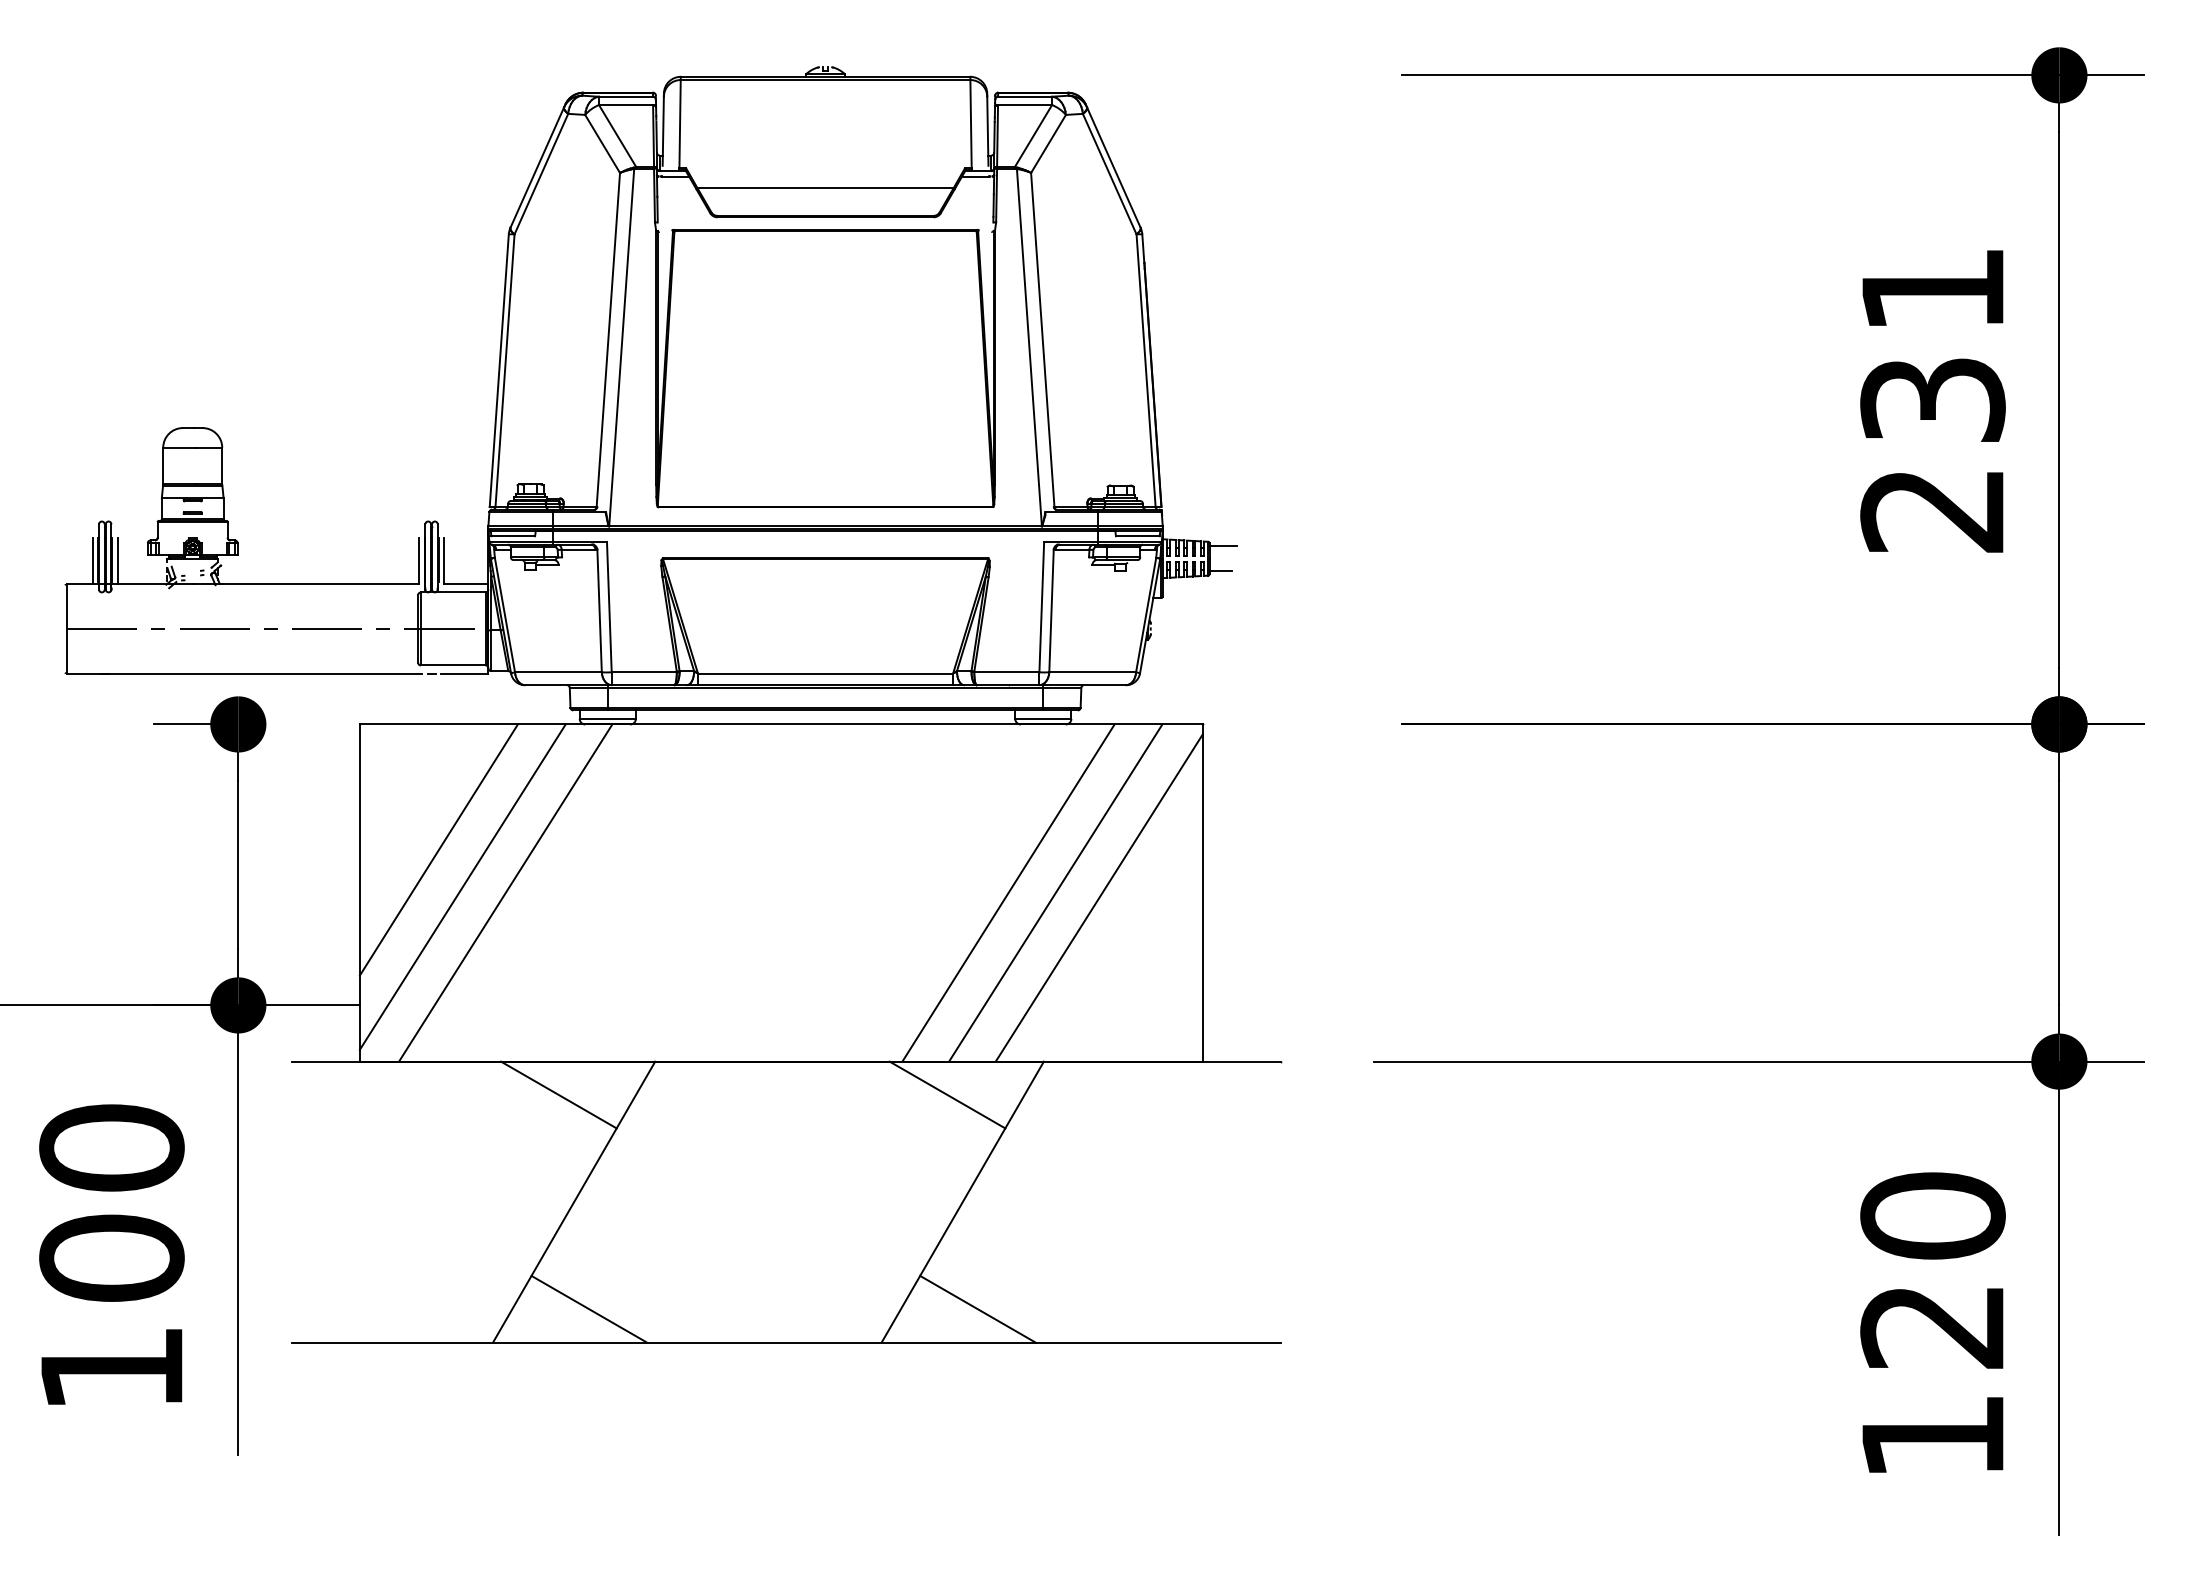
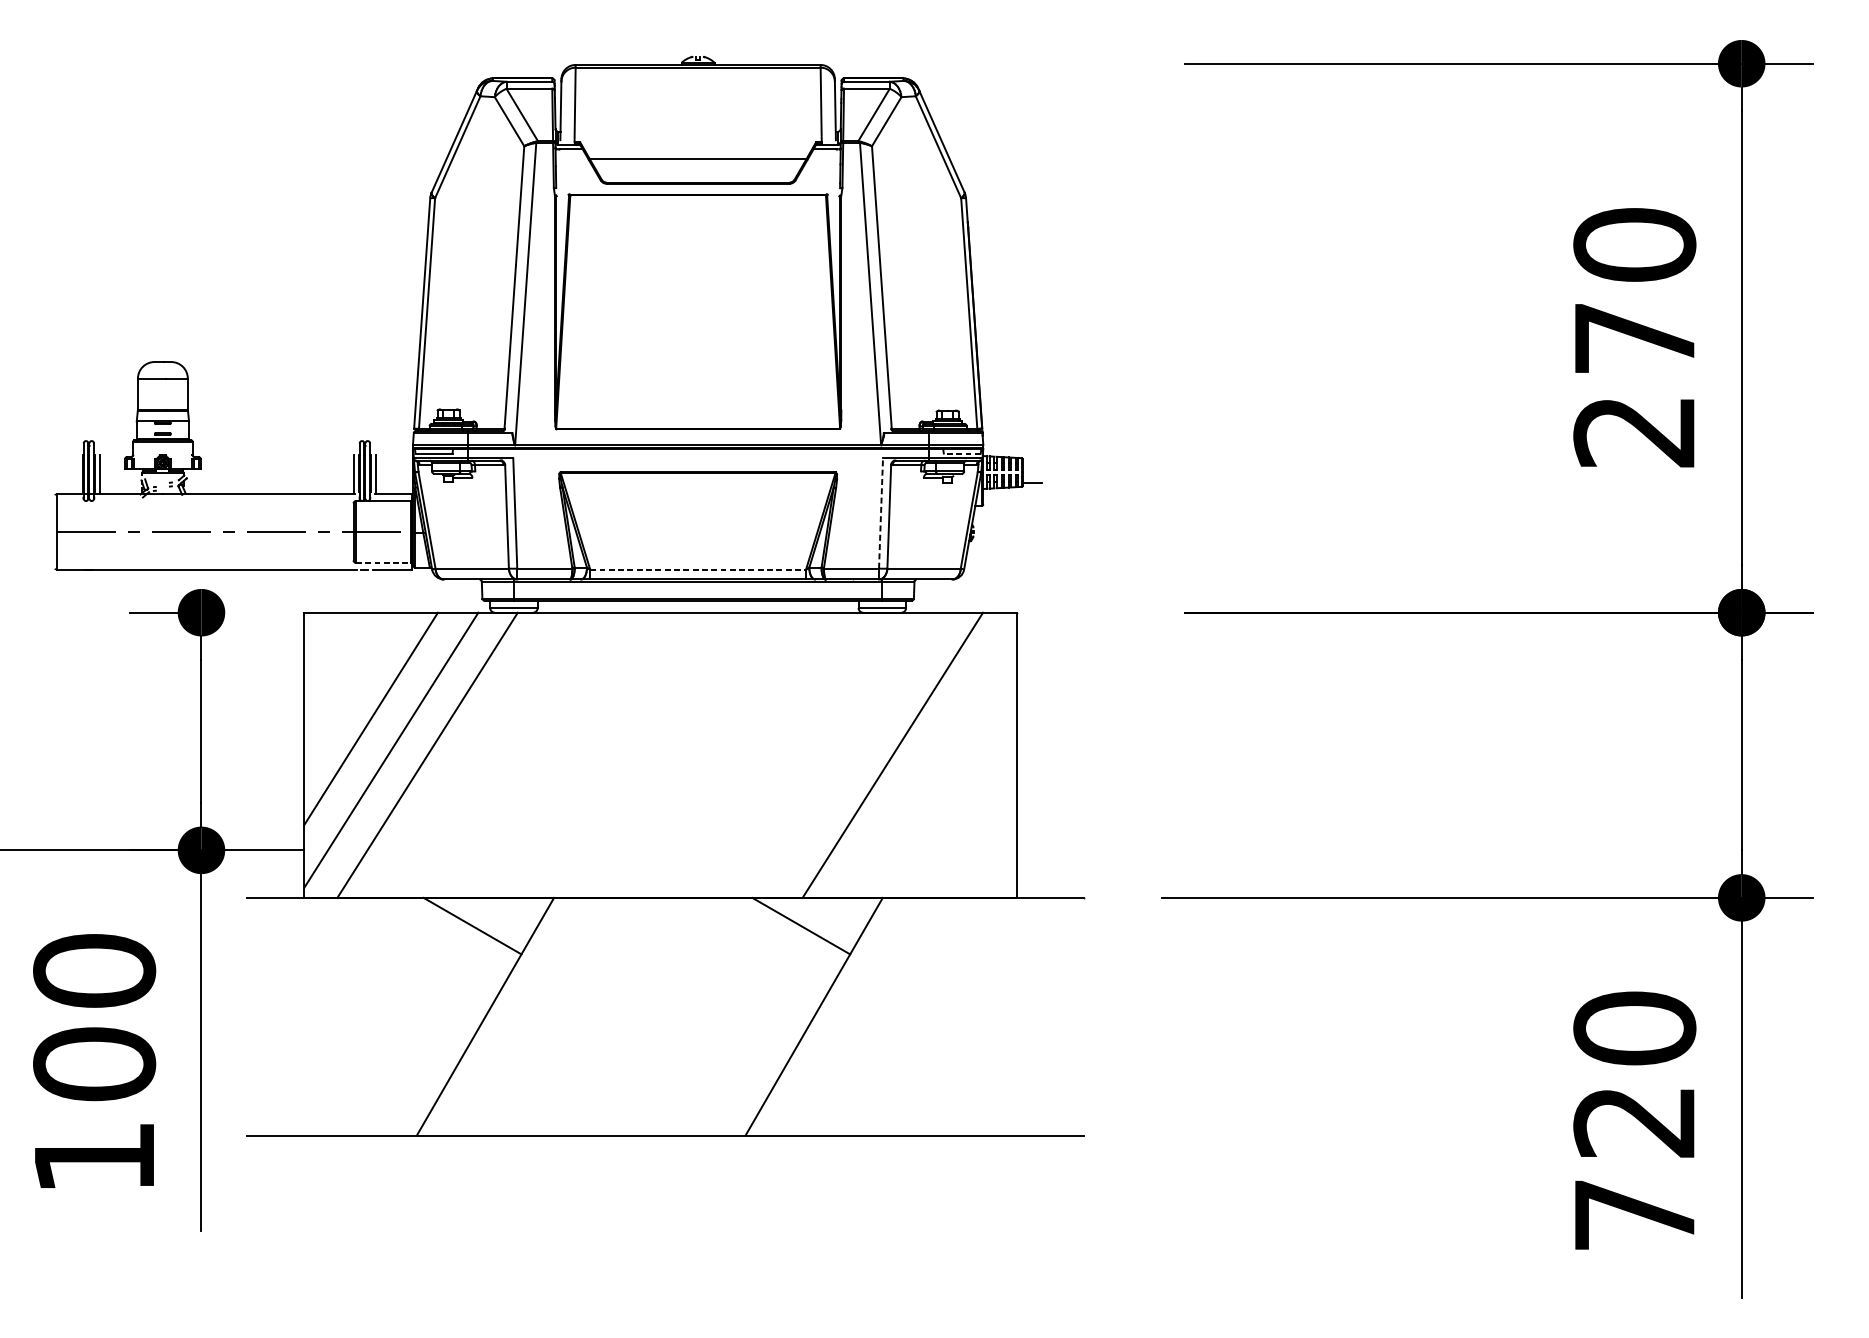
text: (1932, 343) -> (1634, 290), 231 -> 270
line: (1137, 536) -> (961, 453), solid -> dashed
line: (1222, 546) -> (1033, 462), removed
line: (92, 560) -> (78, 474), removed
line: (1041, 606) -> (880, 512), solid -> dashed
line: (453, 665) -> (383, 562), solid -> dashed
line: (825, 673) -> (698, 569), solid -> dashed
line: (1008, 892) -> (852, 754), removed
line: (1098, 897) -> (929, 759), removed
line: (589, 1308) -> (498, 1106), removed
line: (977, 1308) -> (826, 1106), removed
text: (1932, 1436) -> (1634, 1214), 120 -> 720

